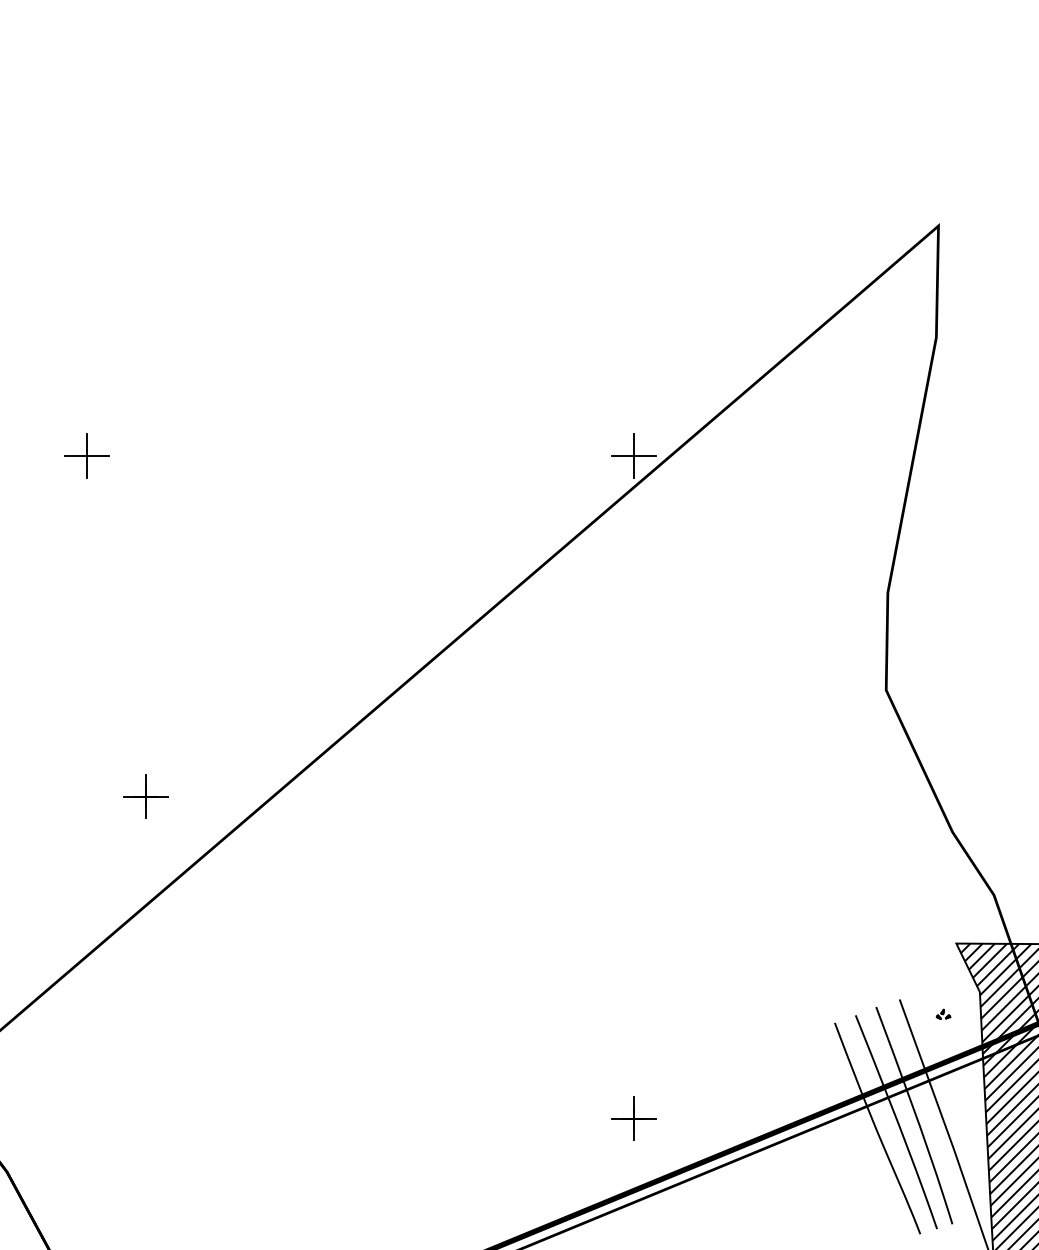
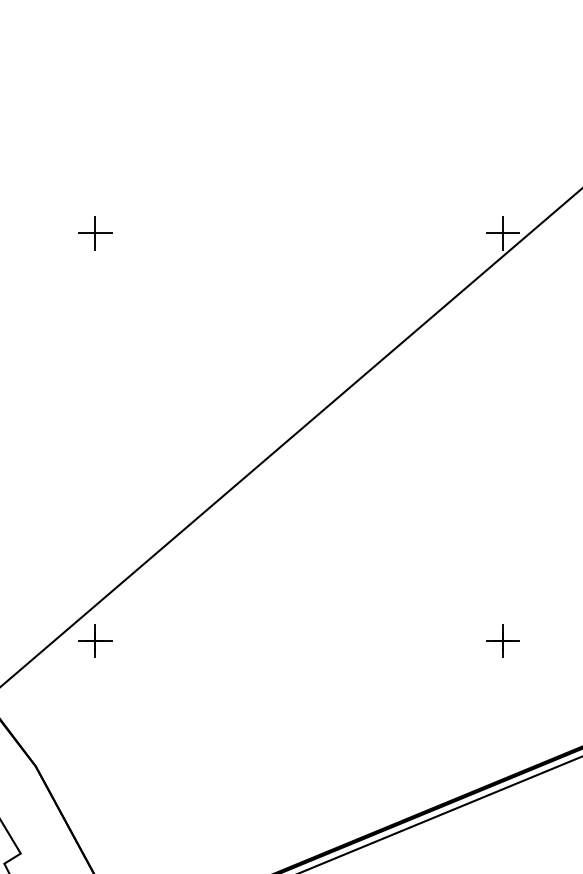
part: (145, 796) -> (95, 640), moved
part: (633, 1118) -> (502, 640), moved

